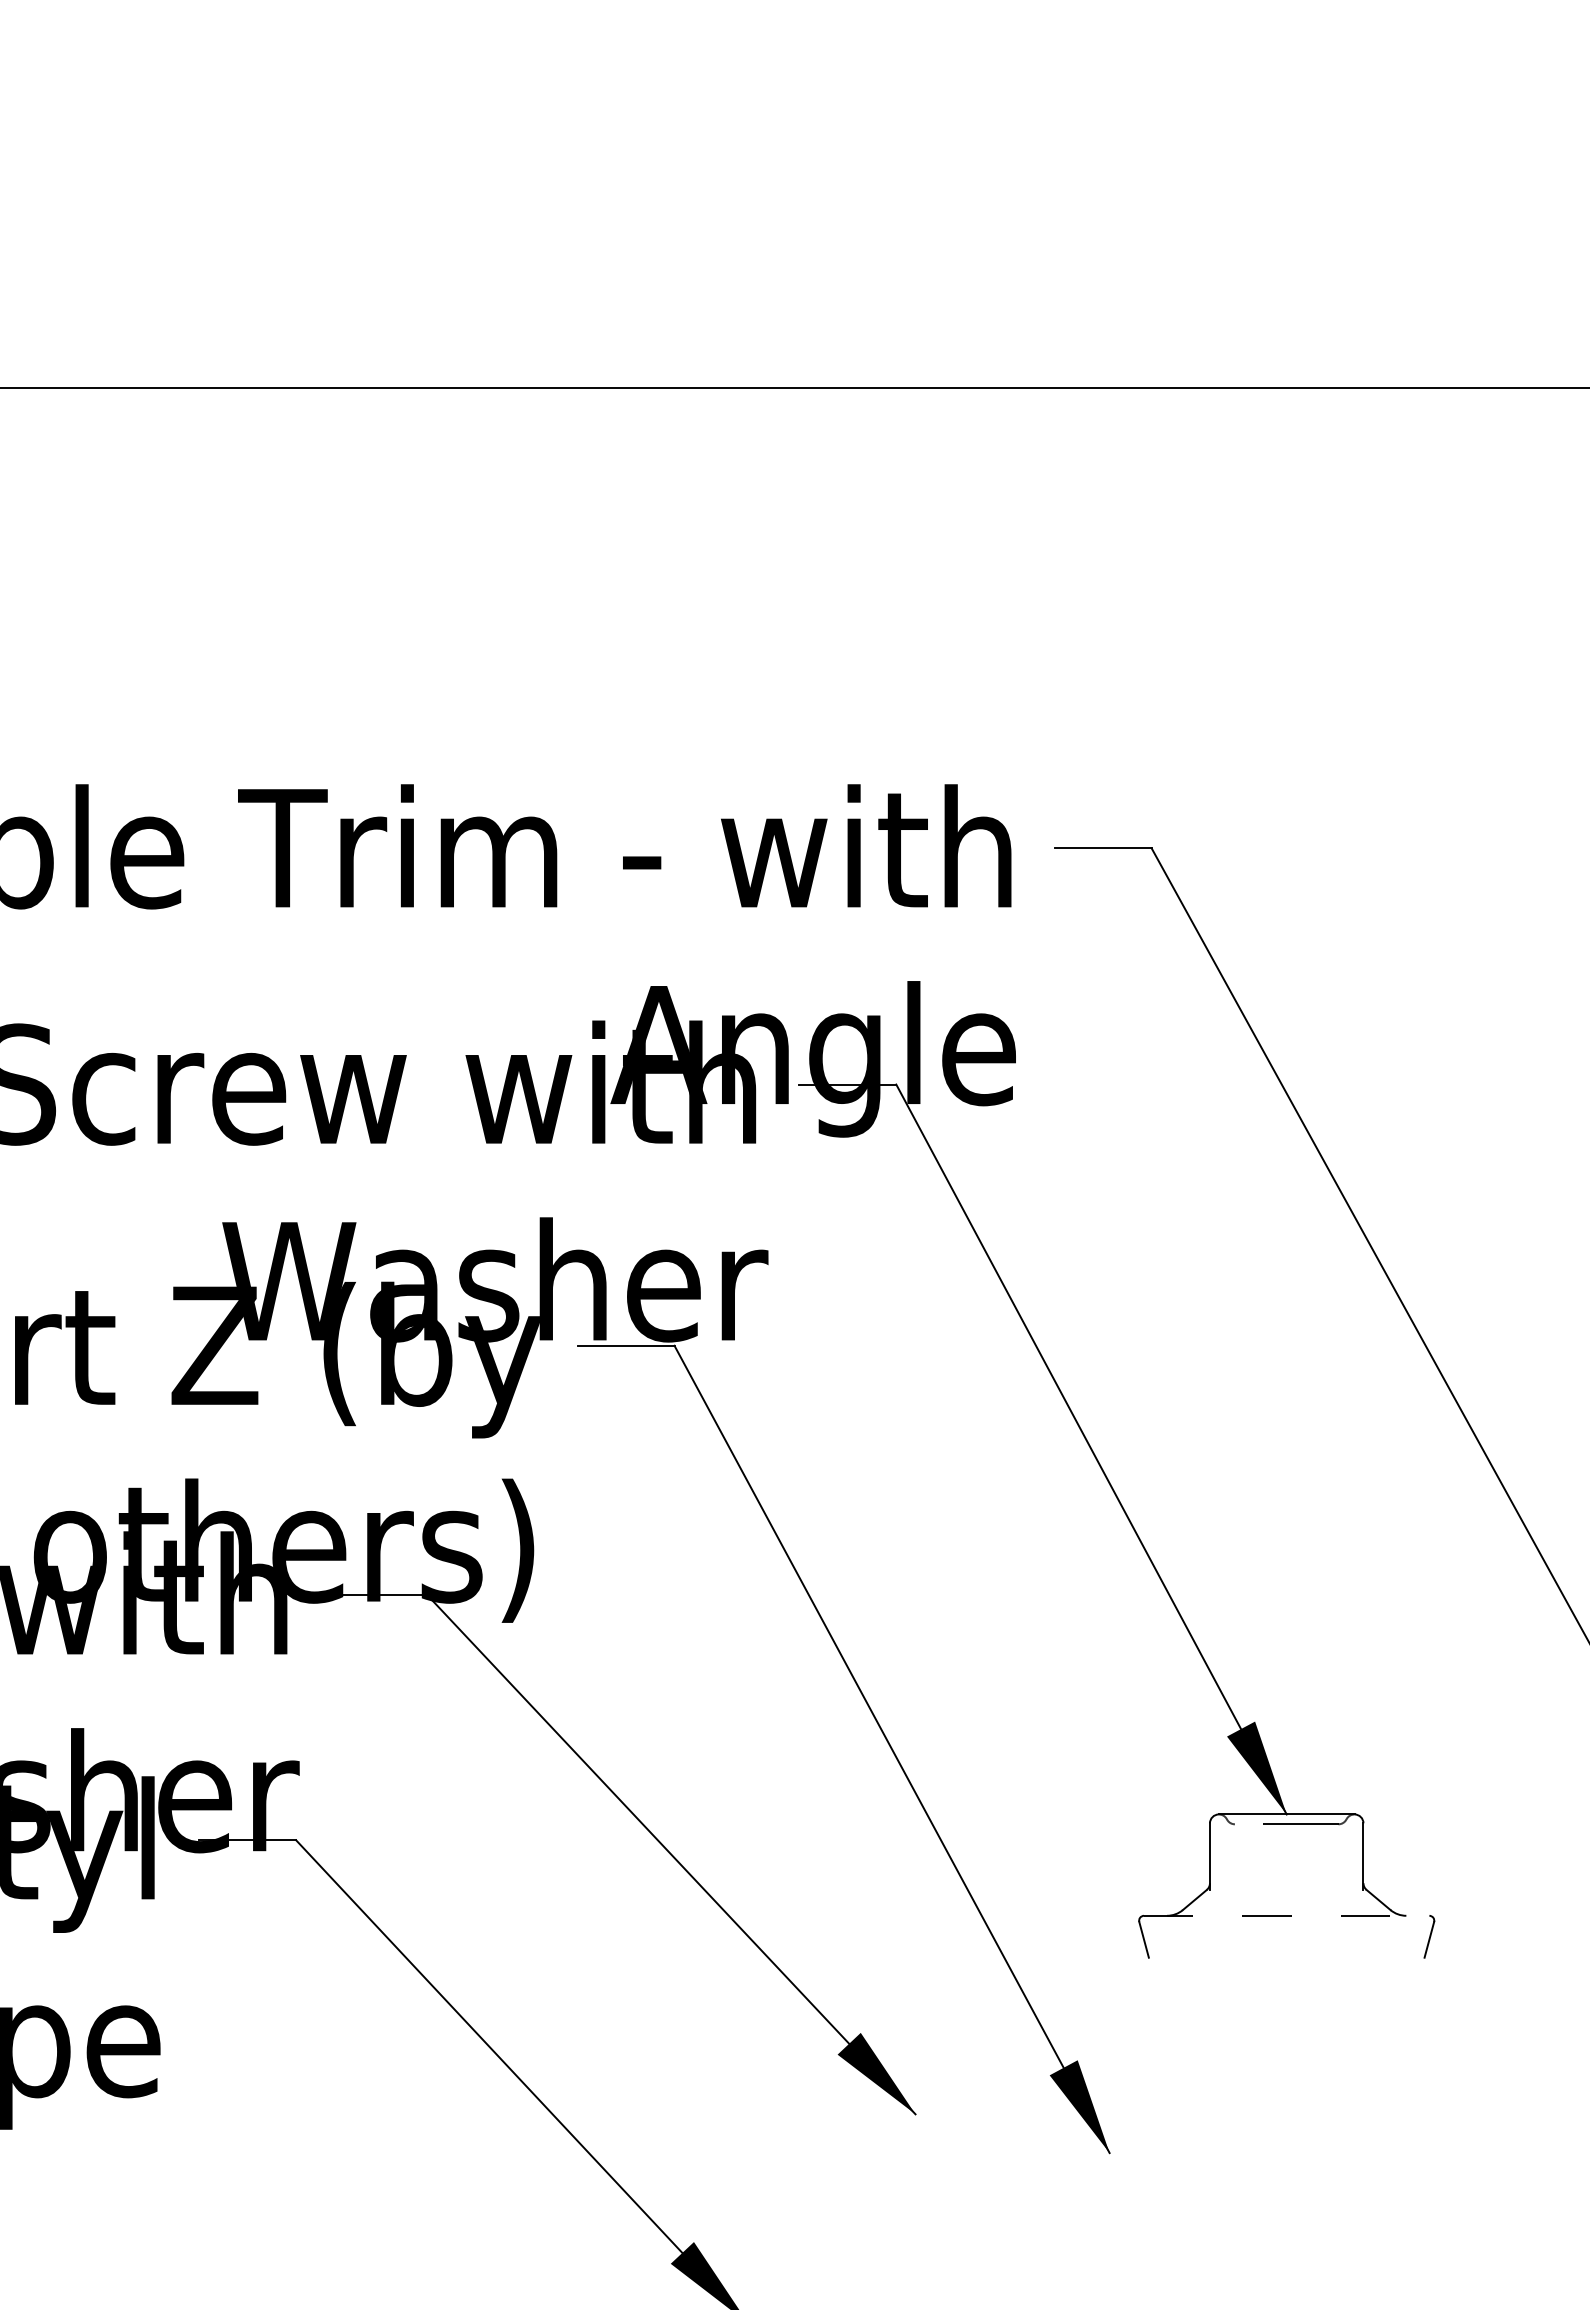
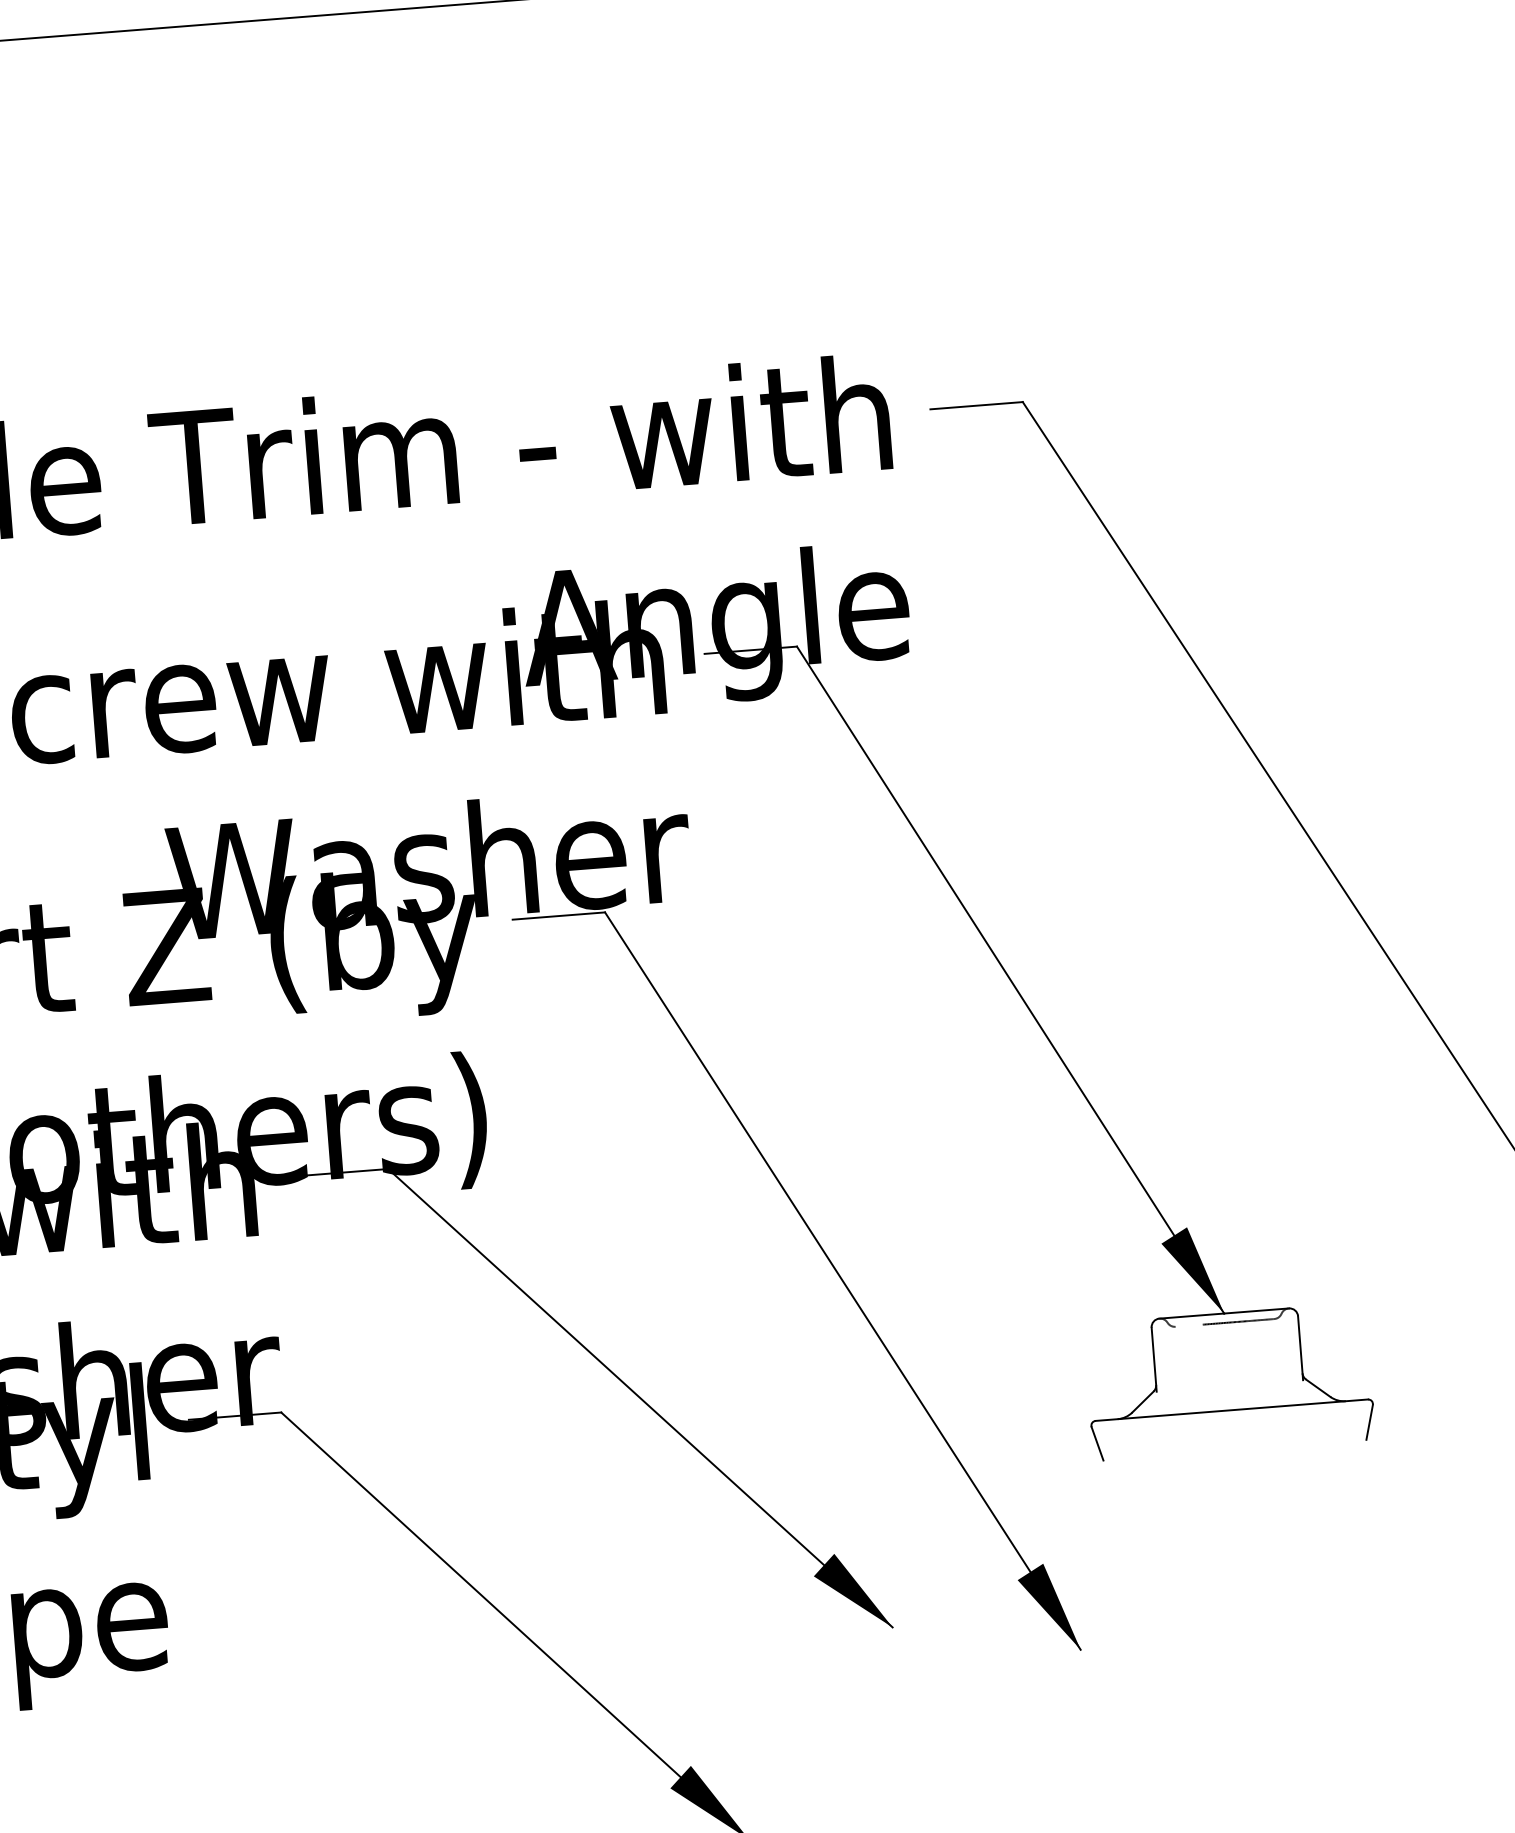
line: (1286, 1915) -> (1231, 1409), dashed -> solid

